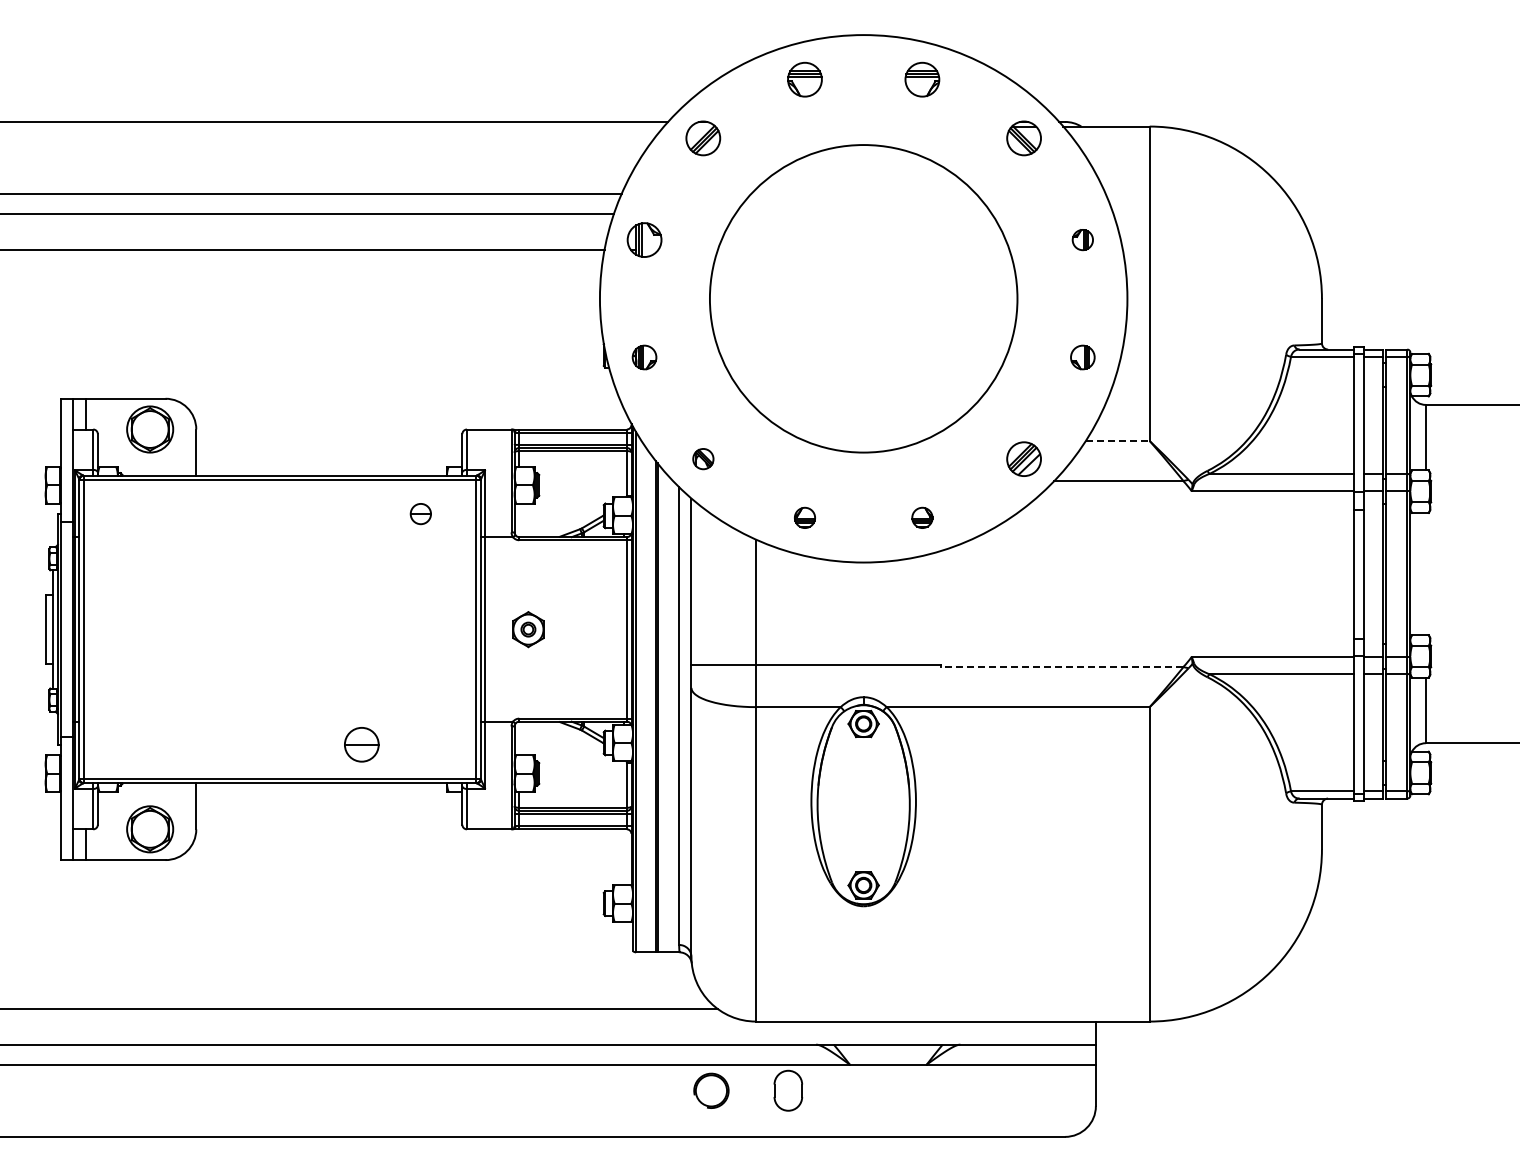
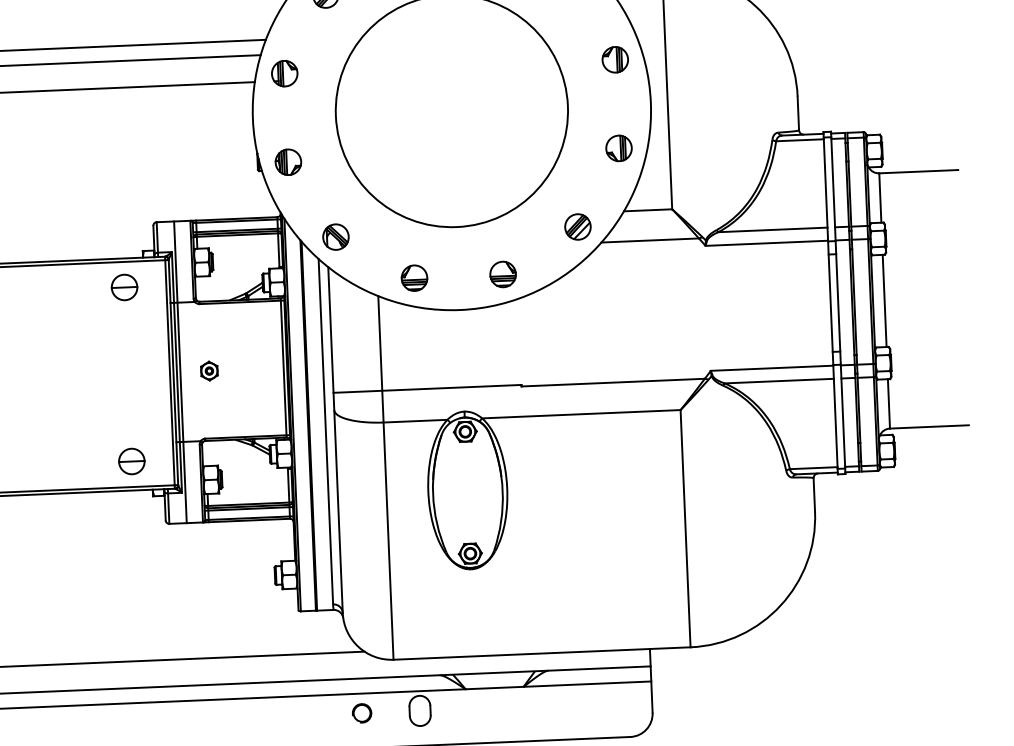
part: (1082, 239) -> (615, 59), size x1.67
part: (644, 357) -> (288, 162), size x1.43
part: (1082, 357) -> (618, 148), size x1.43
line: (1117, 441) -> (647, 210), dashed -> solid
part: (703, 458) -> (336, 236), size x1.67
part: (420, 513) -> (124, 287), size x1.67
part: (804, 517) -> (414, 277), size x1.67
part: (922, 517) -> (503, 274), size x1.67
line: (1425, 574) -> (884, 301), added
part: (528, 628) -> (209, 370), size x0.71
line: (490, 629) -> (180, 372), added
line: (1061, 667) -> (612, 382), dashed -> solid
part: (361, 744) -> (131, 461), moved
part: (711, 1090) -> (362, 713), size x0.71

